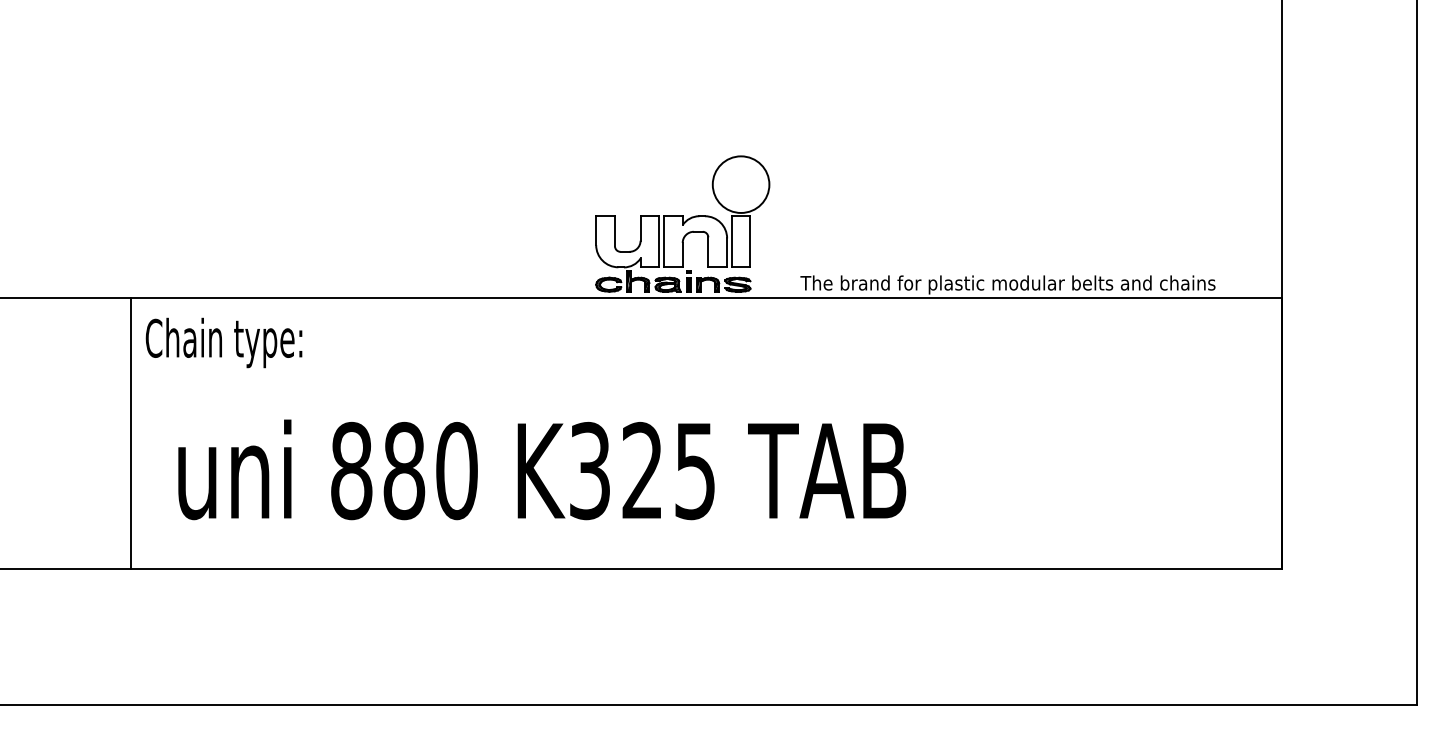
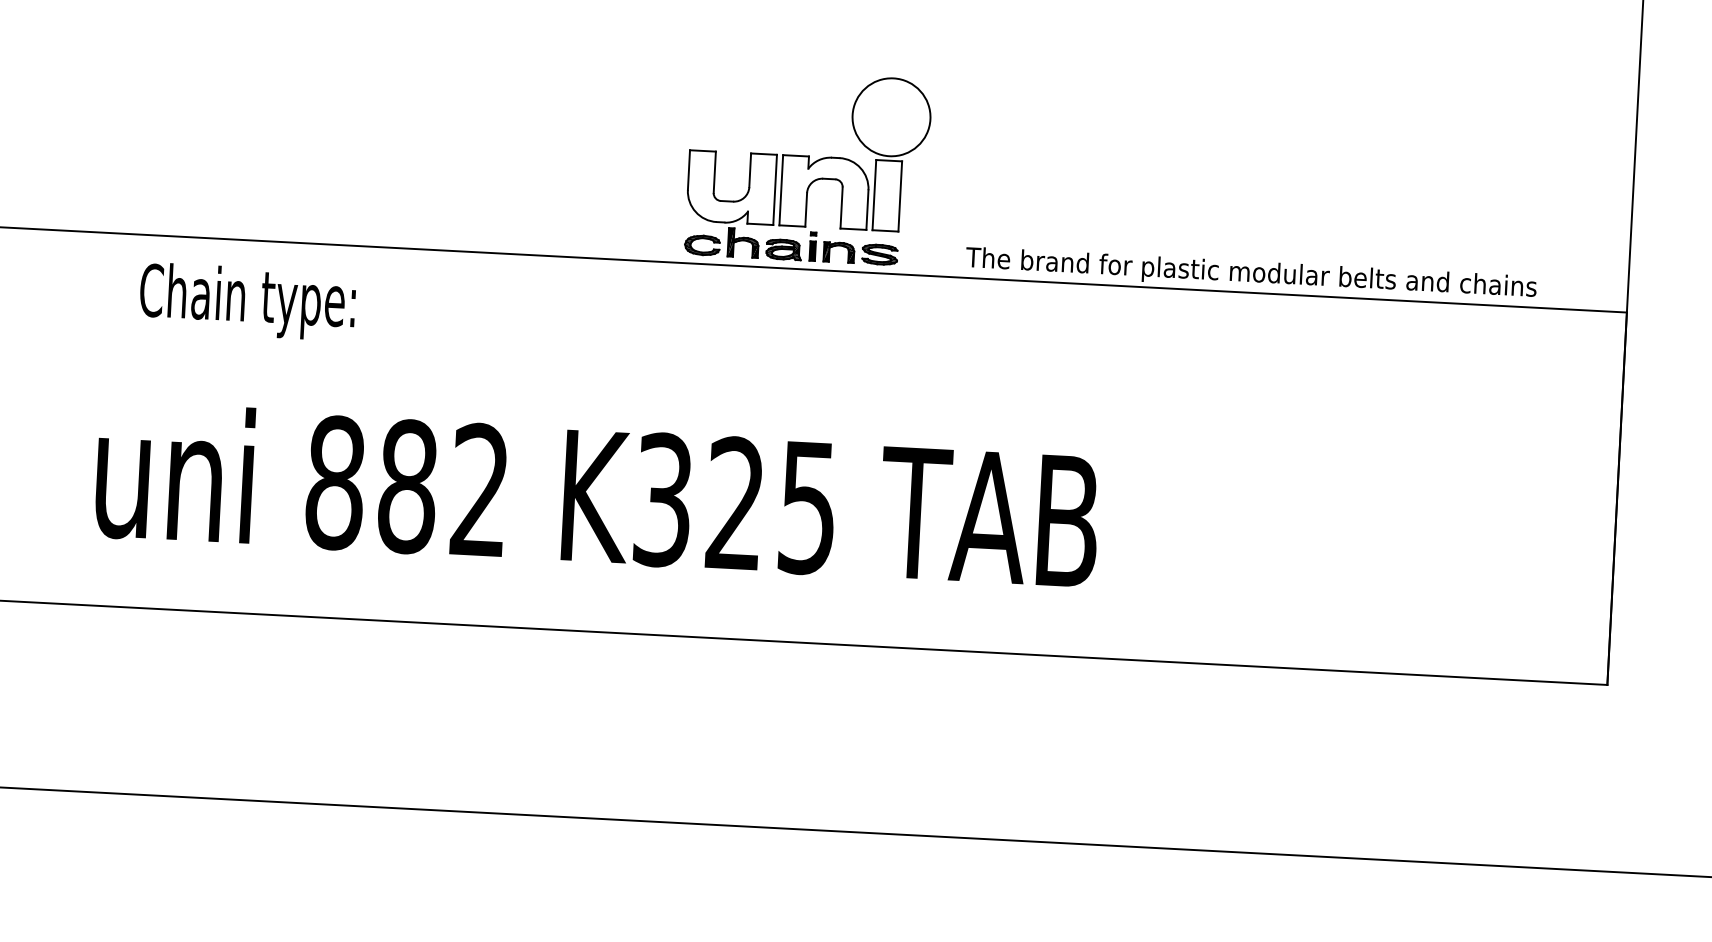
text: (223, 342) -> (246, 301), moved
line: (130, 433) -> (34, 415), removed
text: (456, 470) -> (479, 489), 880 -> 882

